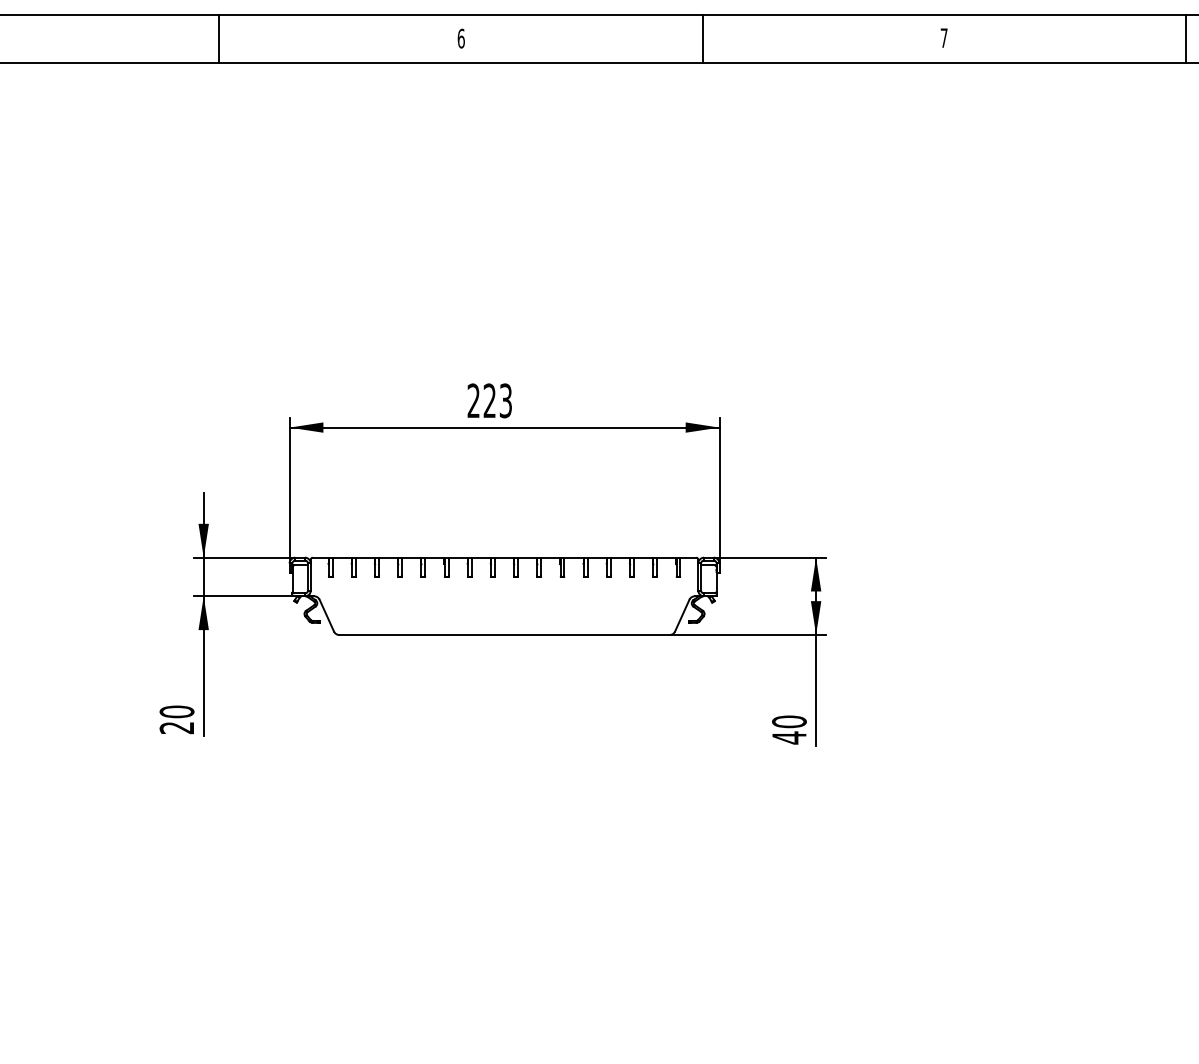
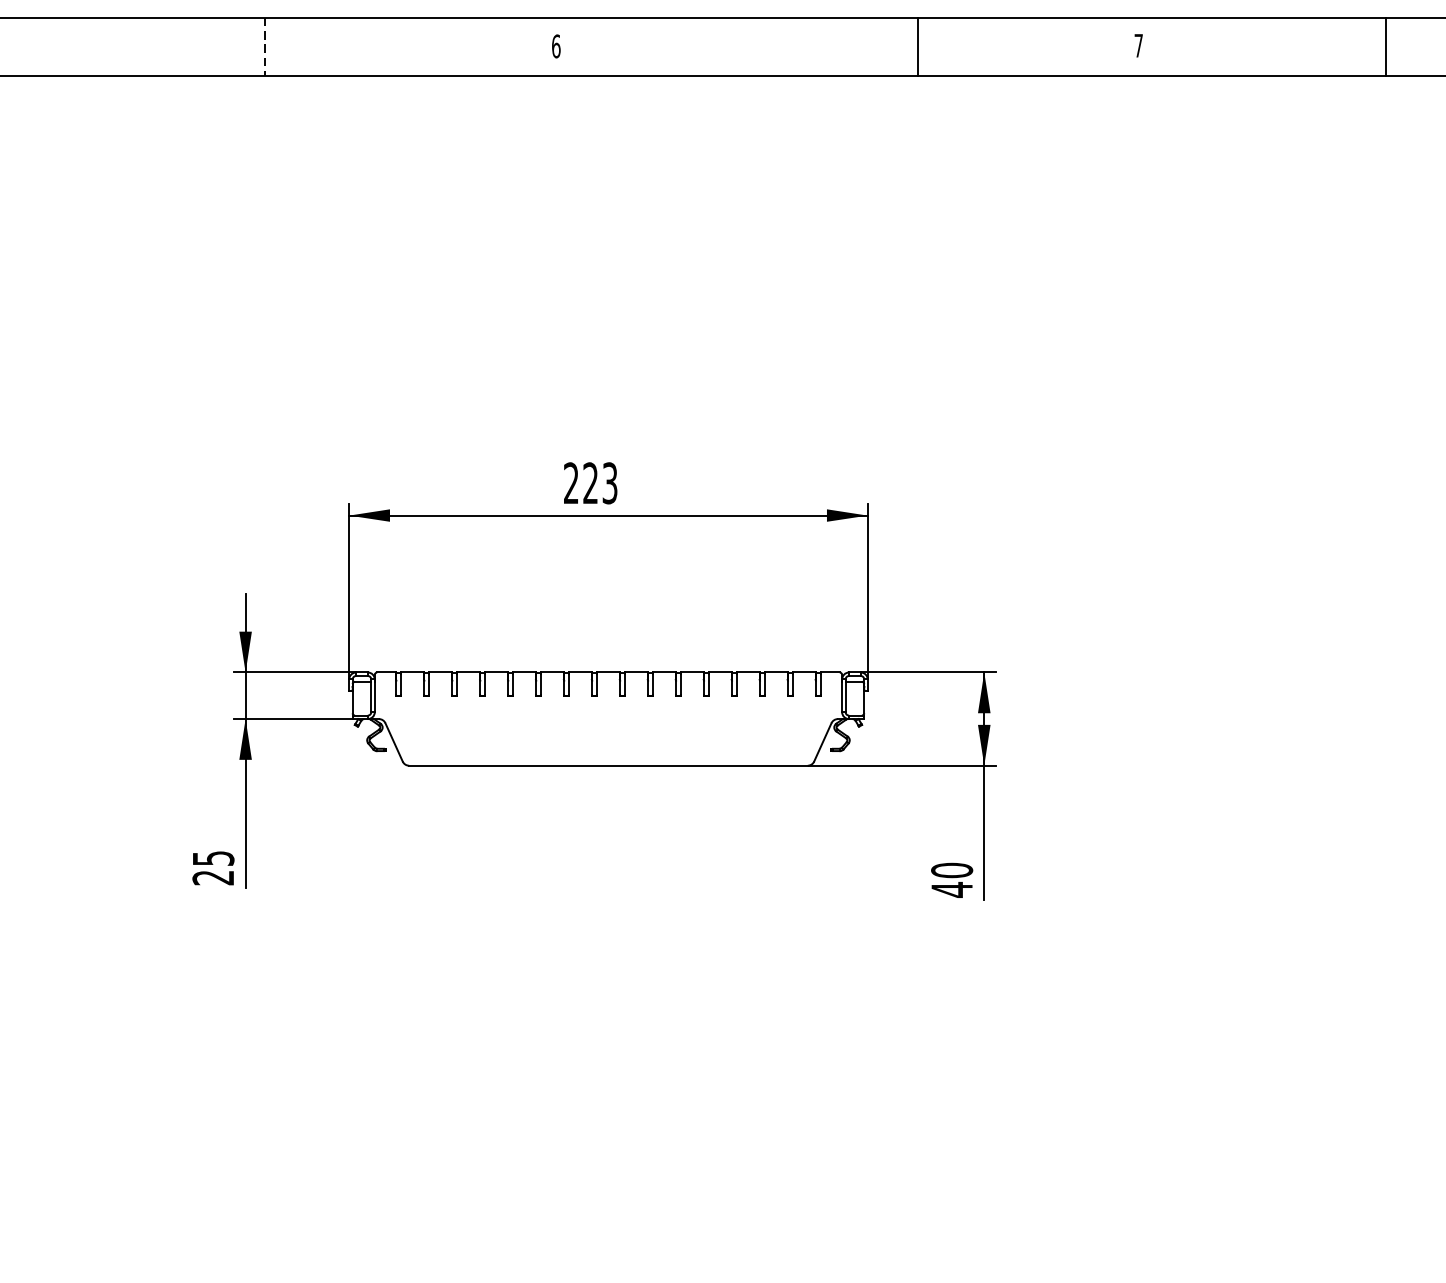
line: (702, 38) -> (918, 46), moved
line: (1185, 38) -> (1386, 46), moved
line: (219, 39) -> (264, 47), solid -> dashed
text: (176, 711) -> (212, 858), 20 -> 25

